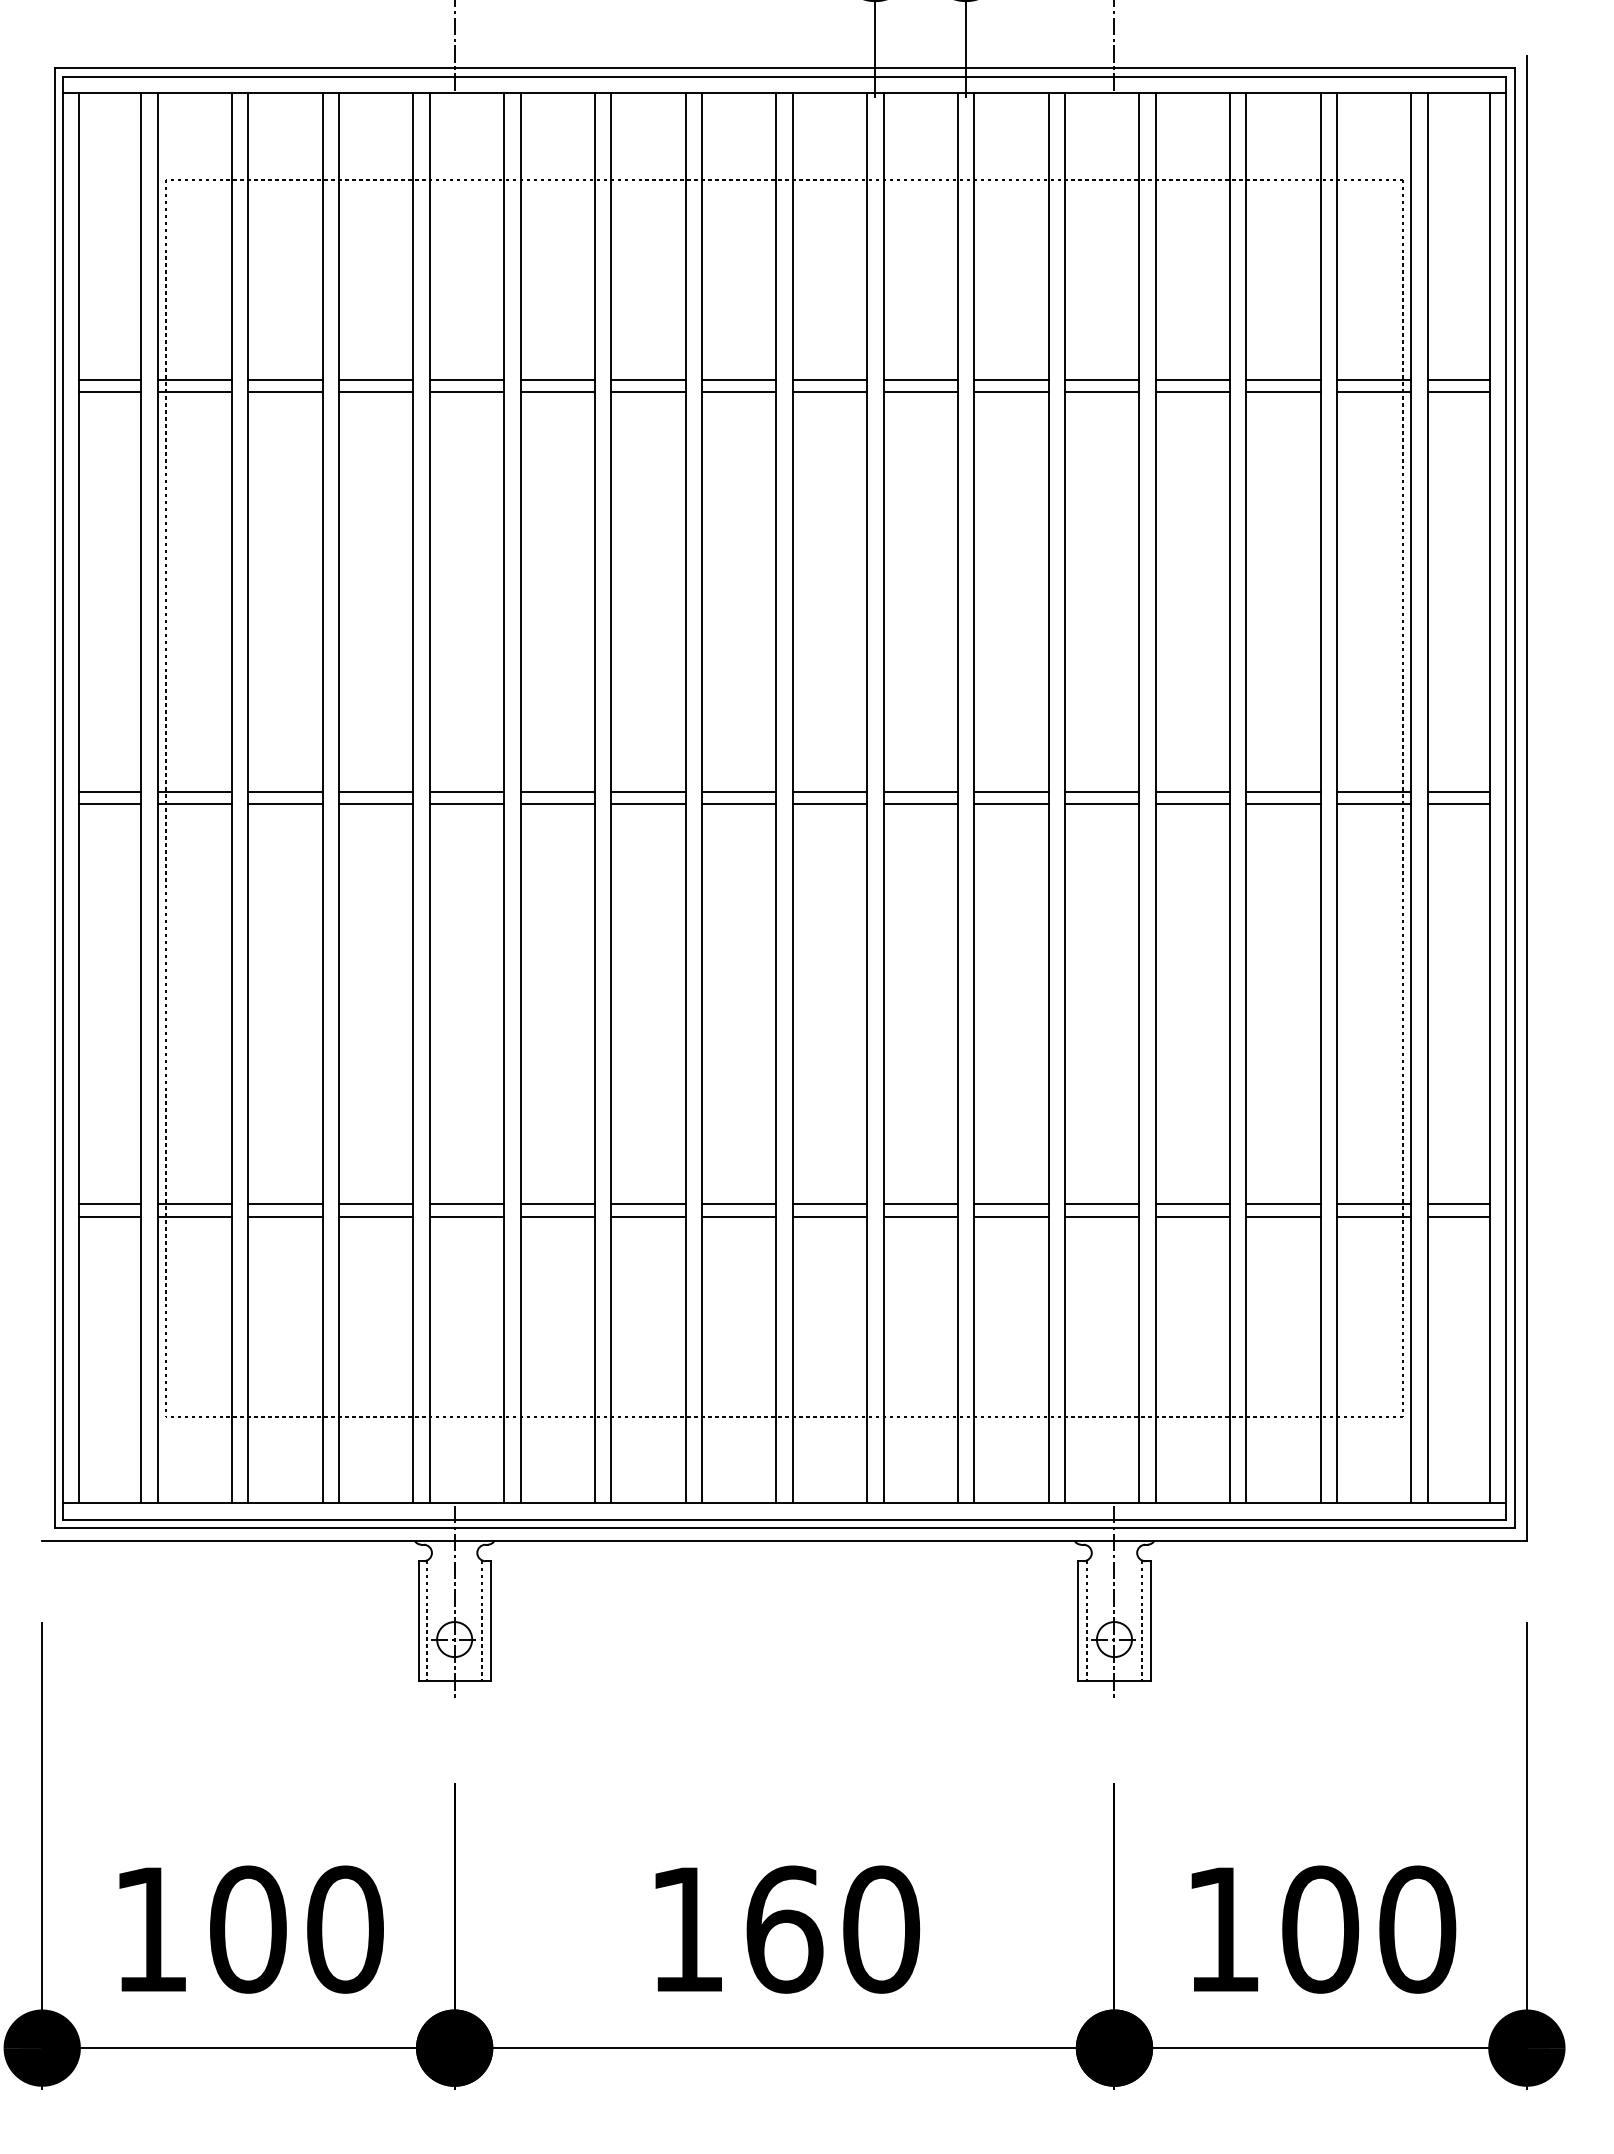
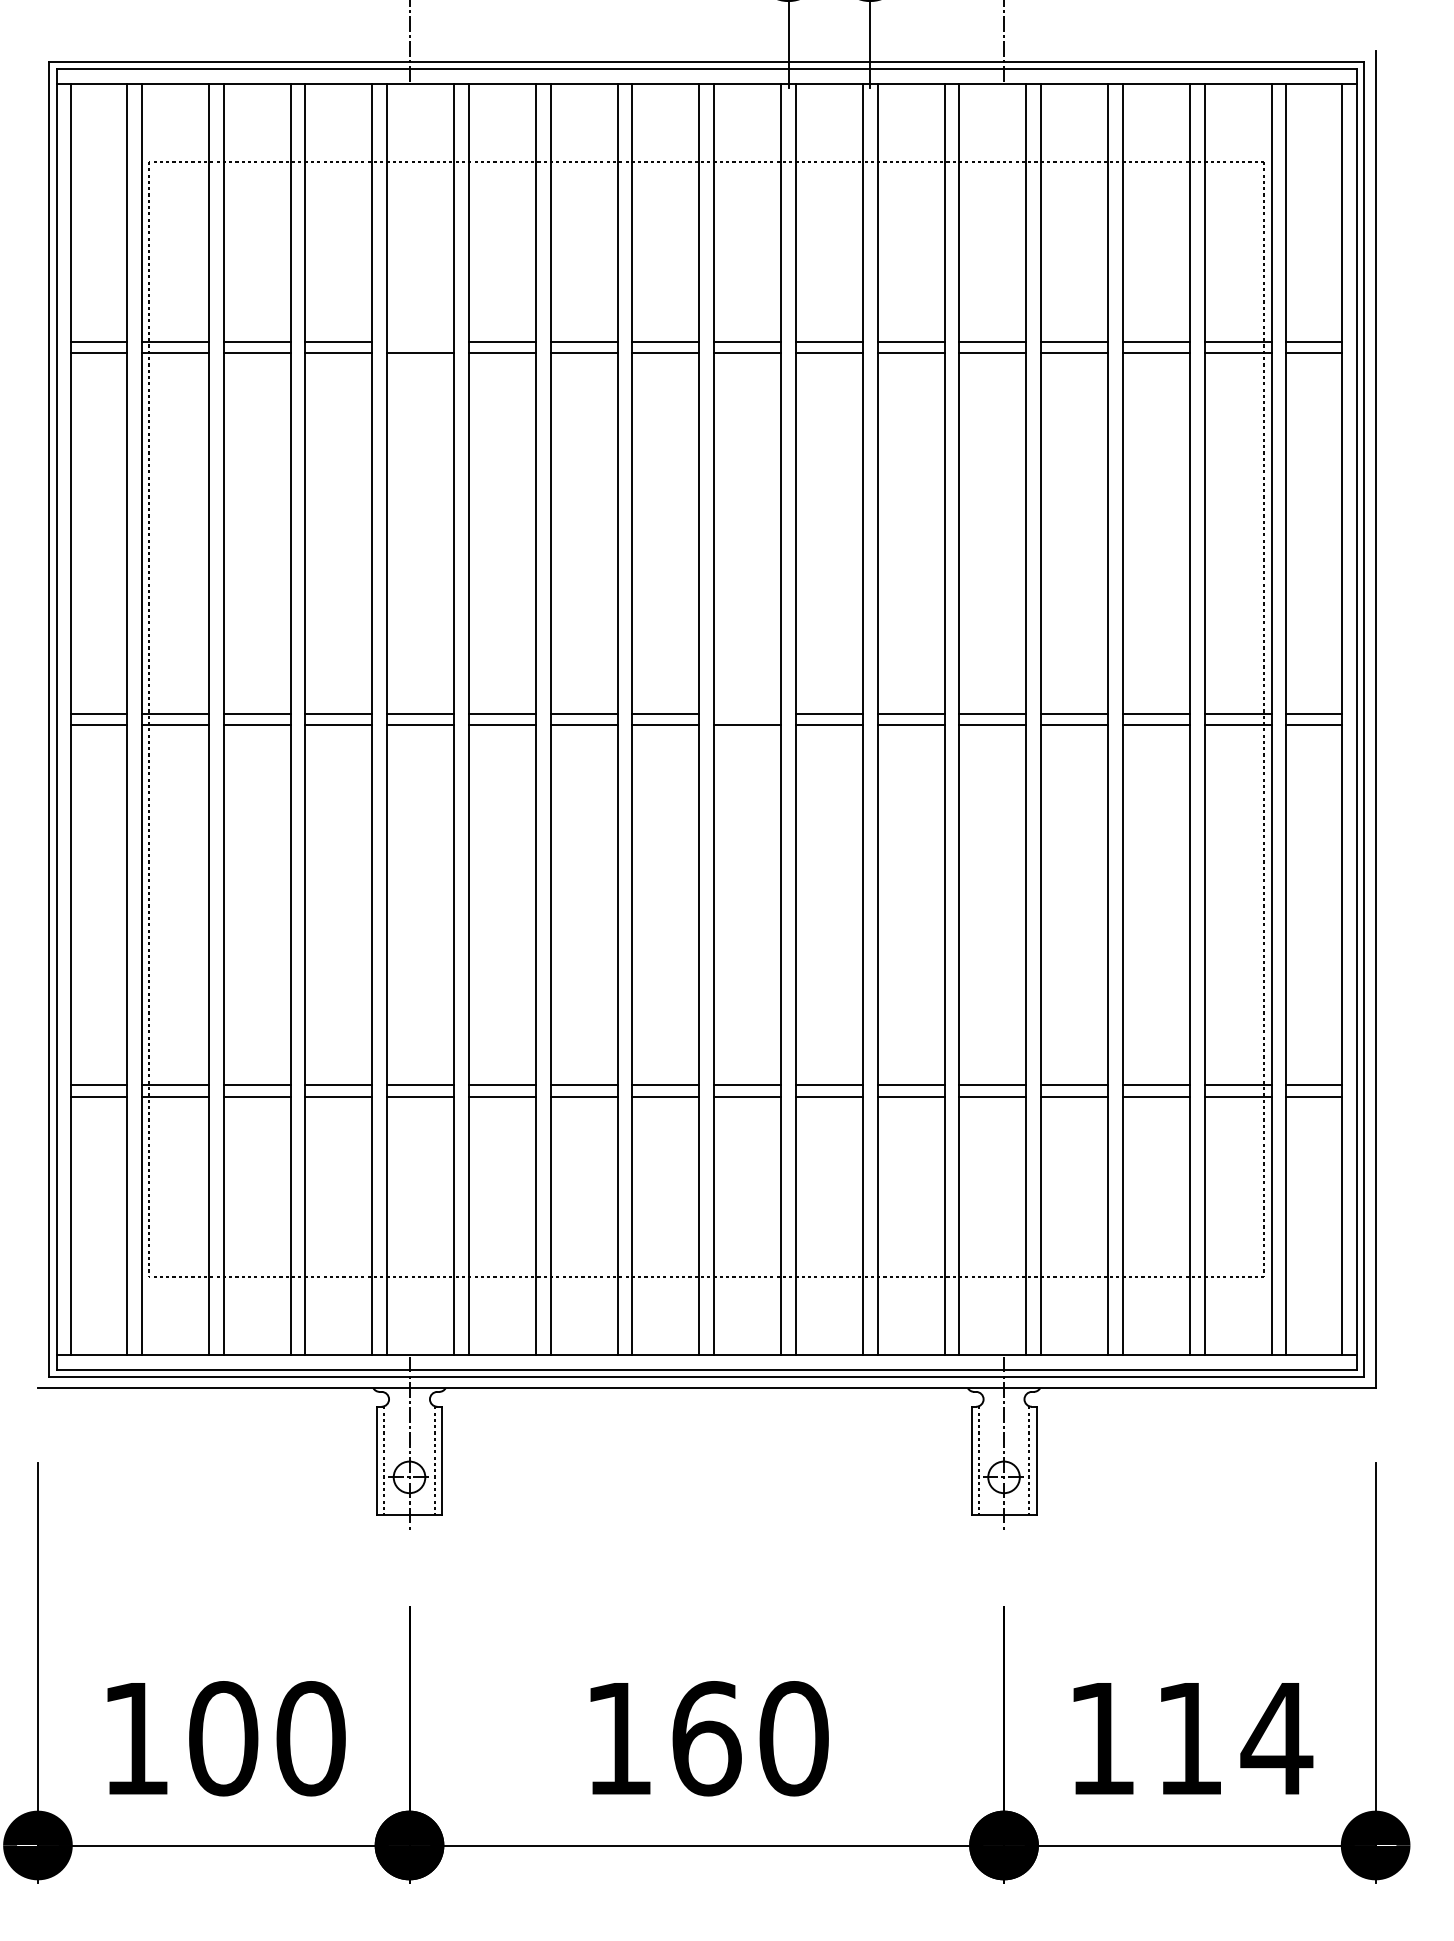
line: (466, 379) -> (420, 342), removed
line: (829, 792) -> (747, 714), removed
text: (1369, 1929) -> (1233, 1738), 100 -> 114

